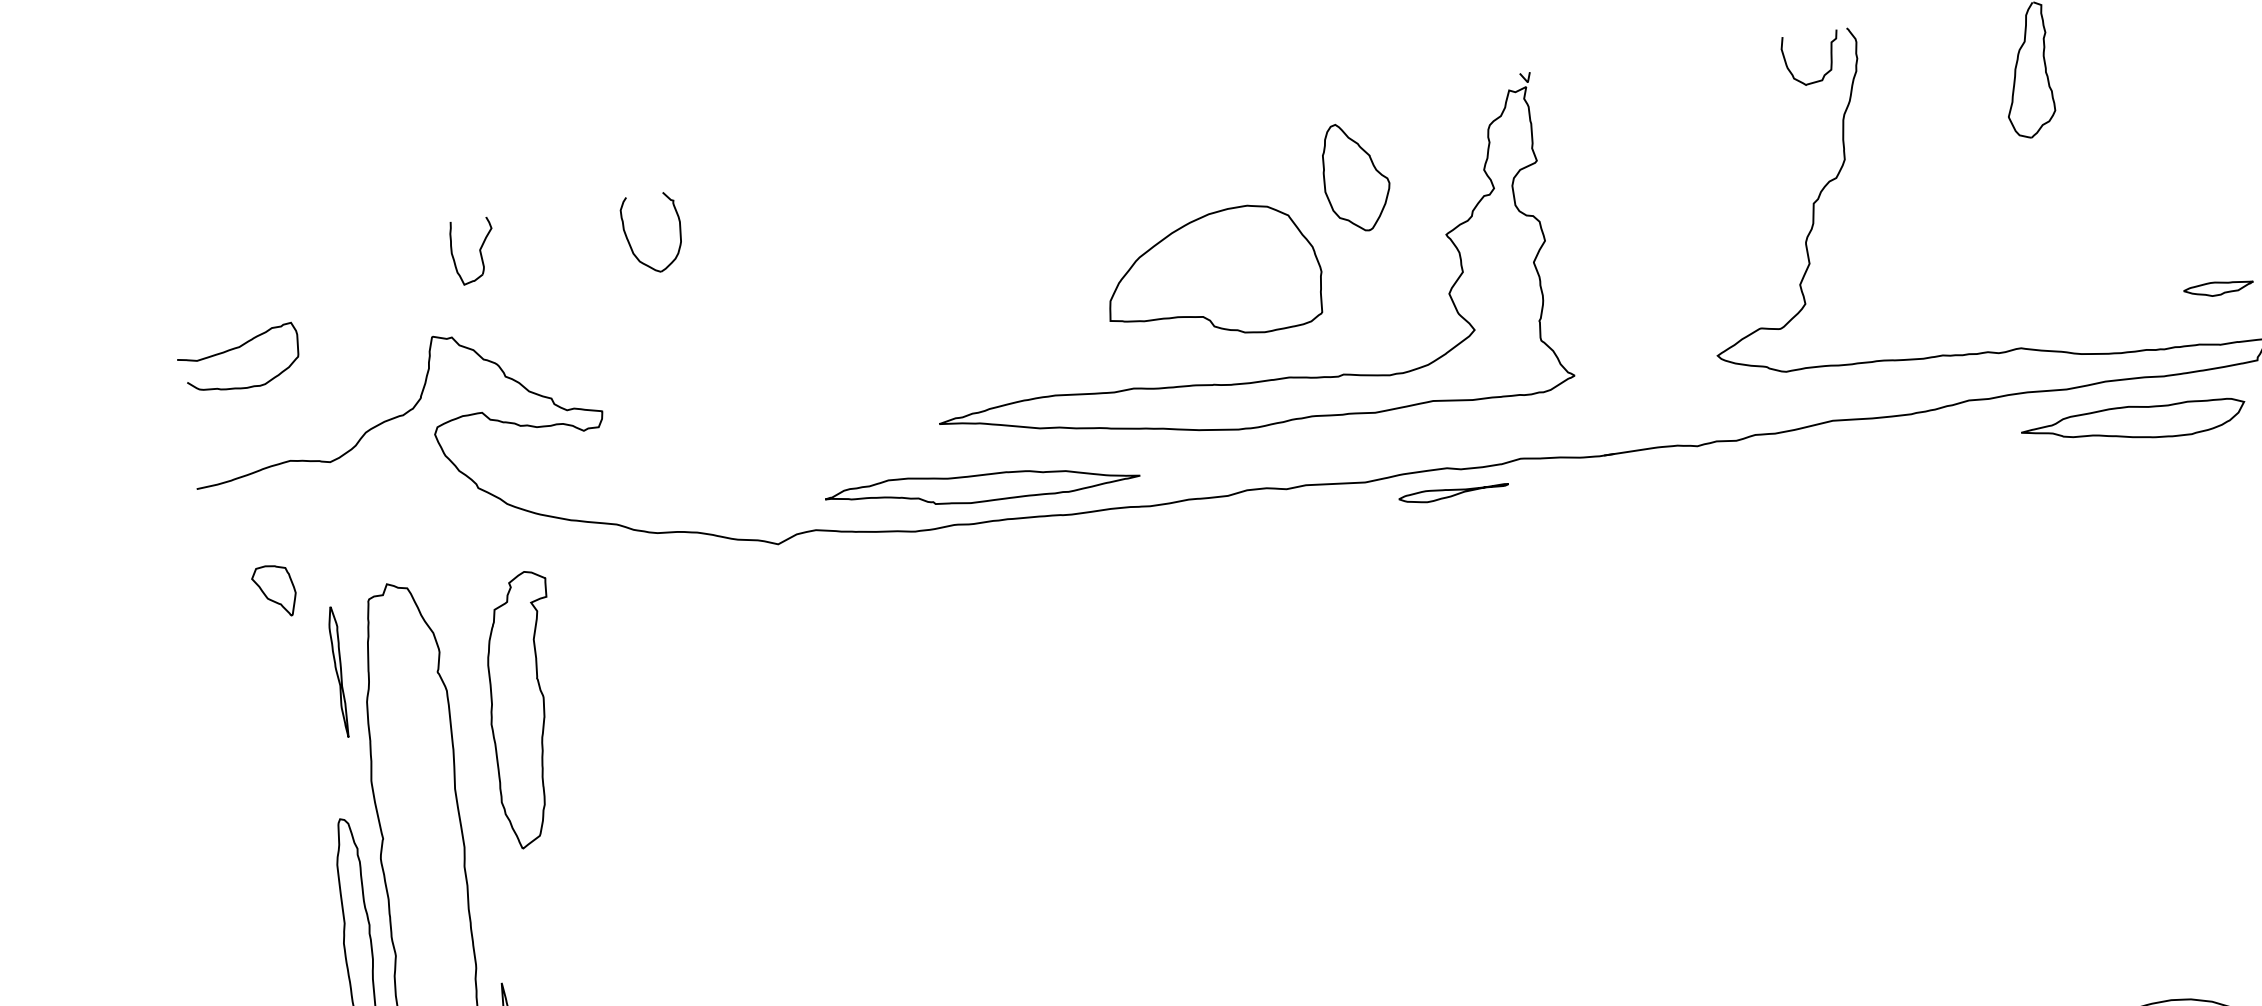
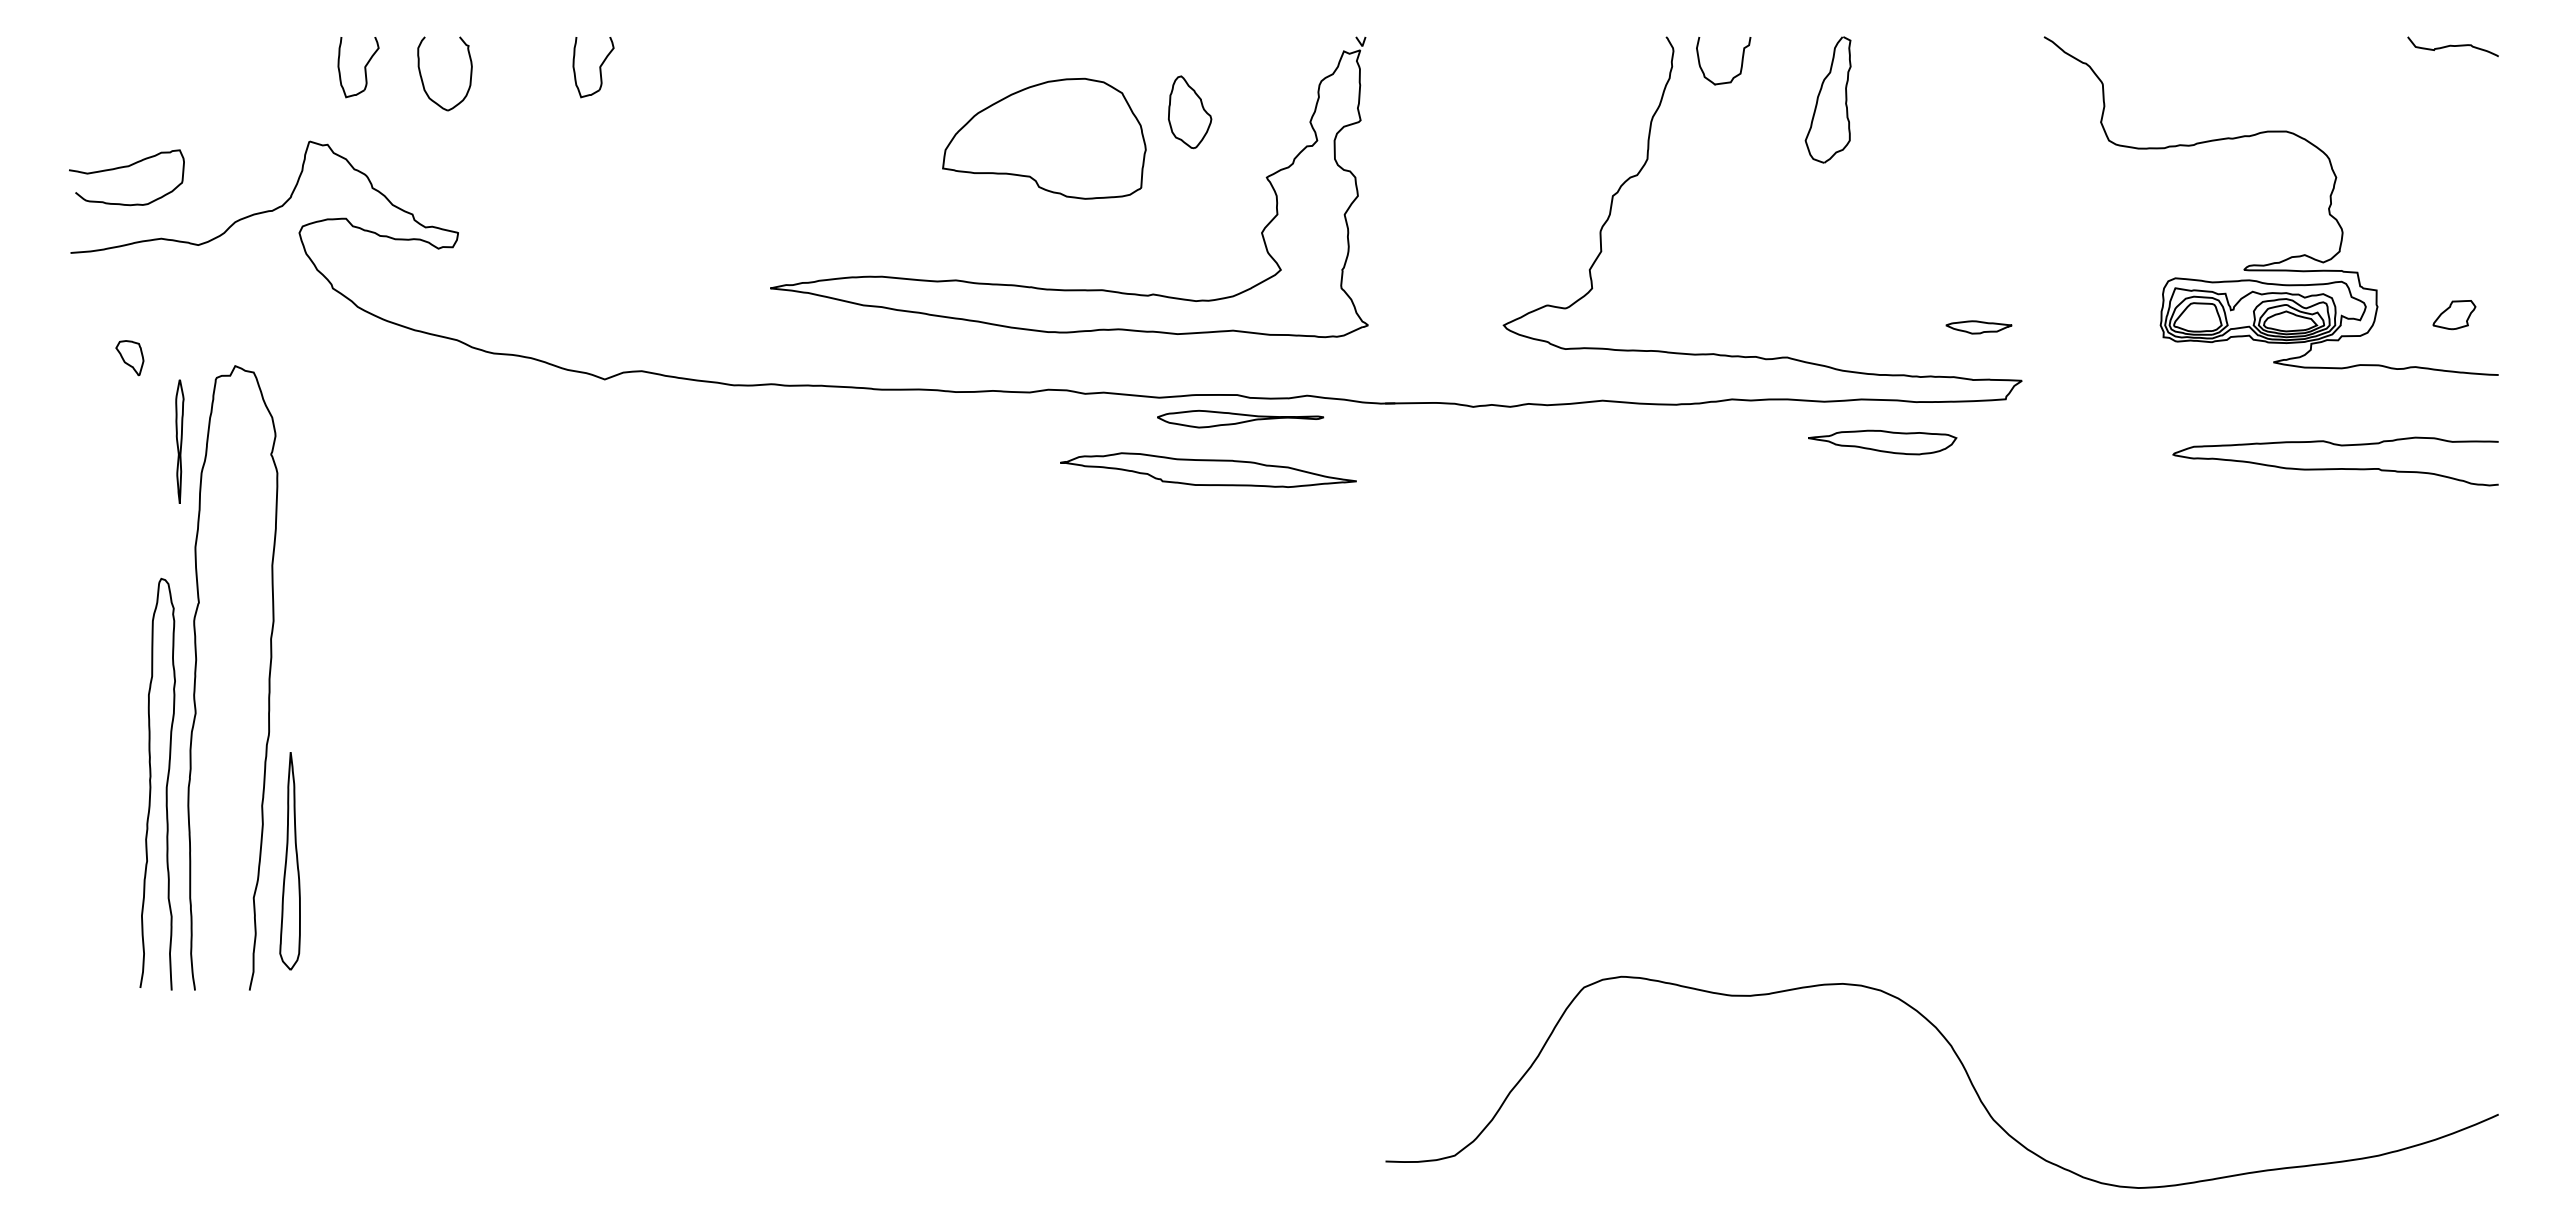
curve: (1830, 56) -> (1741, 61), moved
part: (1355, 177) -> (1189, 112), size x0.7
part: (720, 217) -> (593, 67), added
part: (629, 240) -> (422, 77), moved
part: (1213, 274) -> (1044, 138), moved
curve: (233, 350) -> (122, 168), moved
part: (2133, 423) -> (1882, 442), size x0.7
part: (982, 484) -> (1208, 469), moved
part: (1453, 492) -> (1240, 418), size x1.6
part: (274, 590) -> (129, 357), size x0.7
part: (525, 709) -> (348, 500), removed

